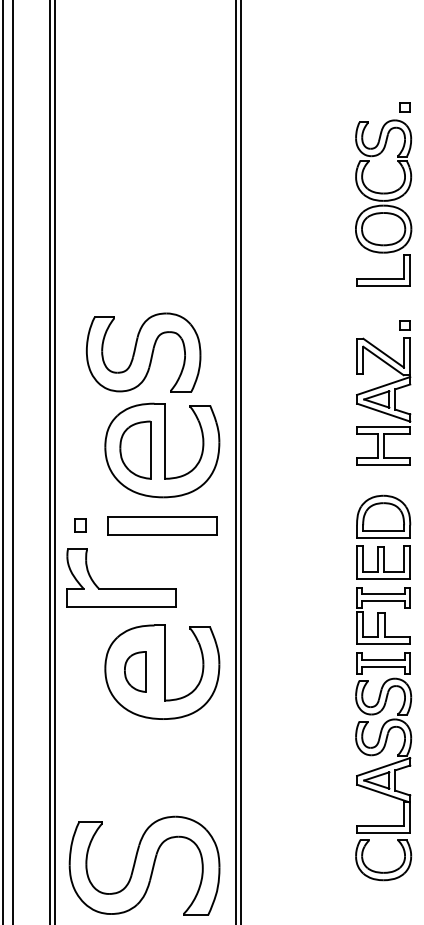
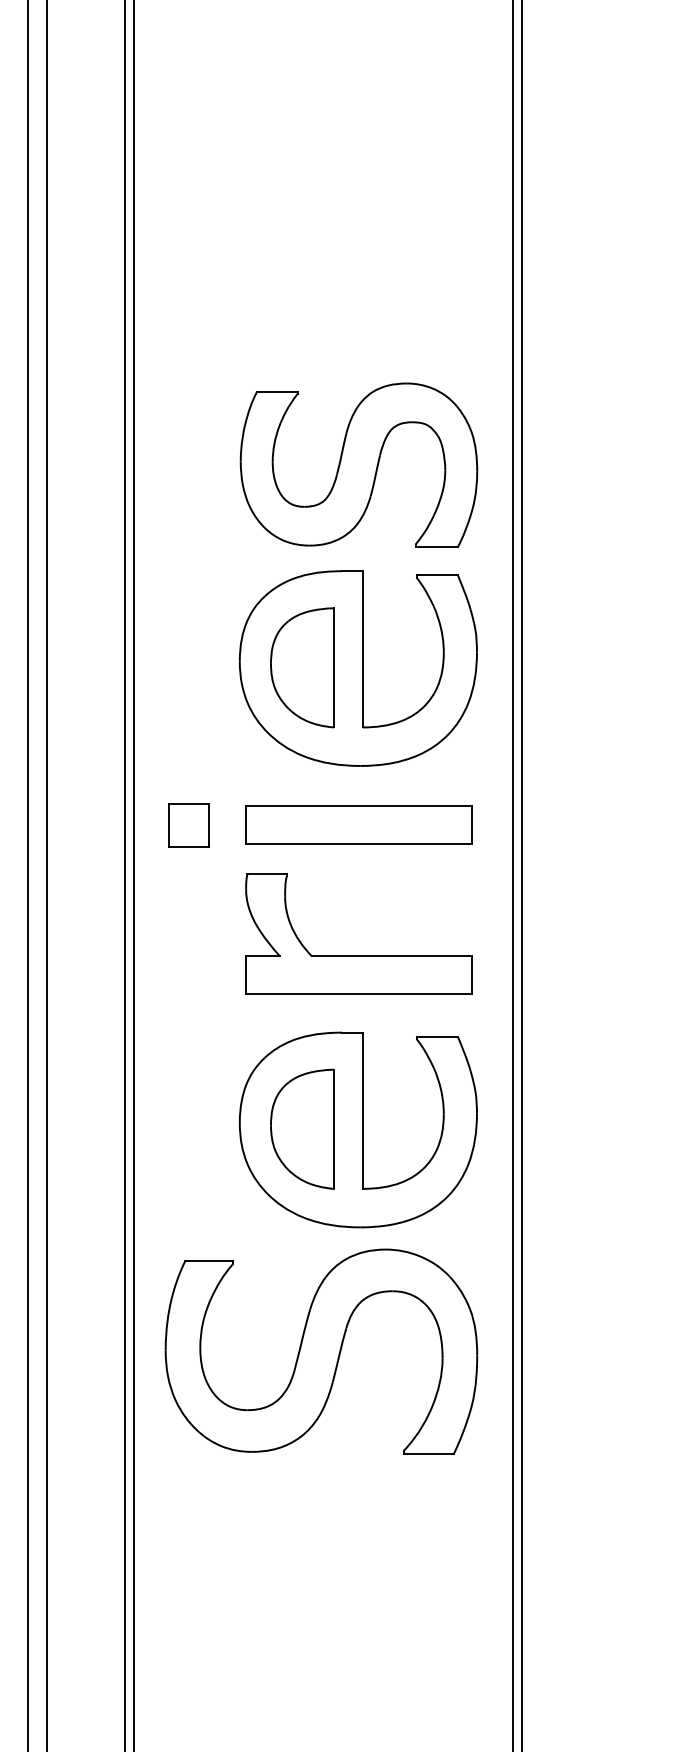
part: (143, 352) -> (358, 464), moved
part: (80, 525) -> (188, 824), size x1.67
part: (121, 588) -> (358, 955), moved
part: (135, 671) -> (302, 1128), size x1.43
part: (144, 865) -> (321, 1350), moved

